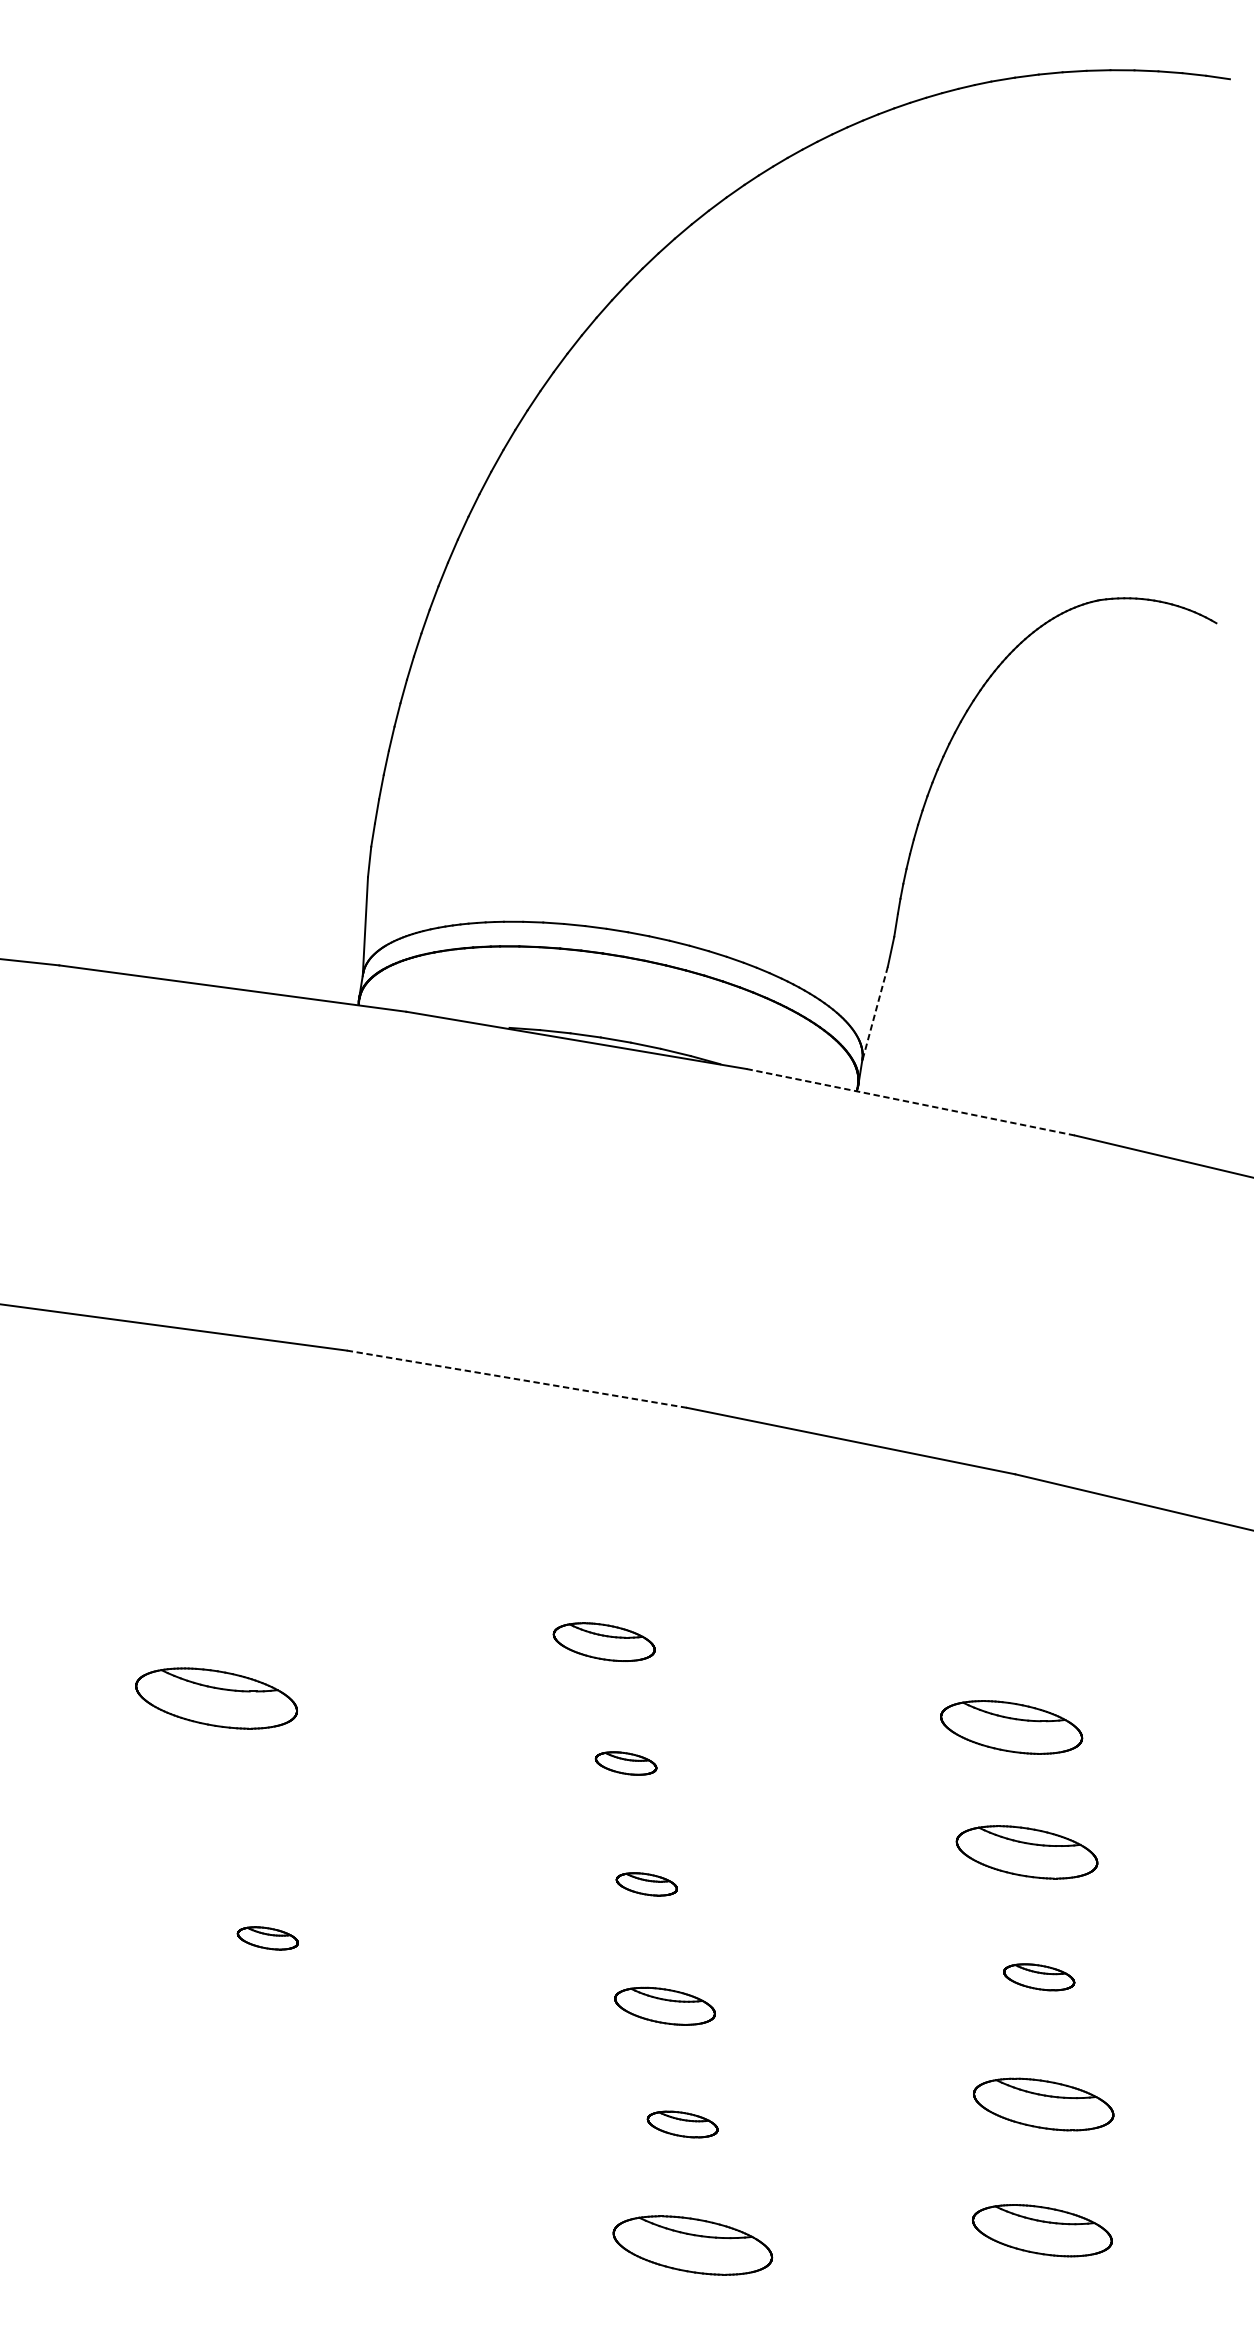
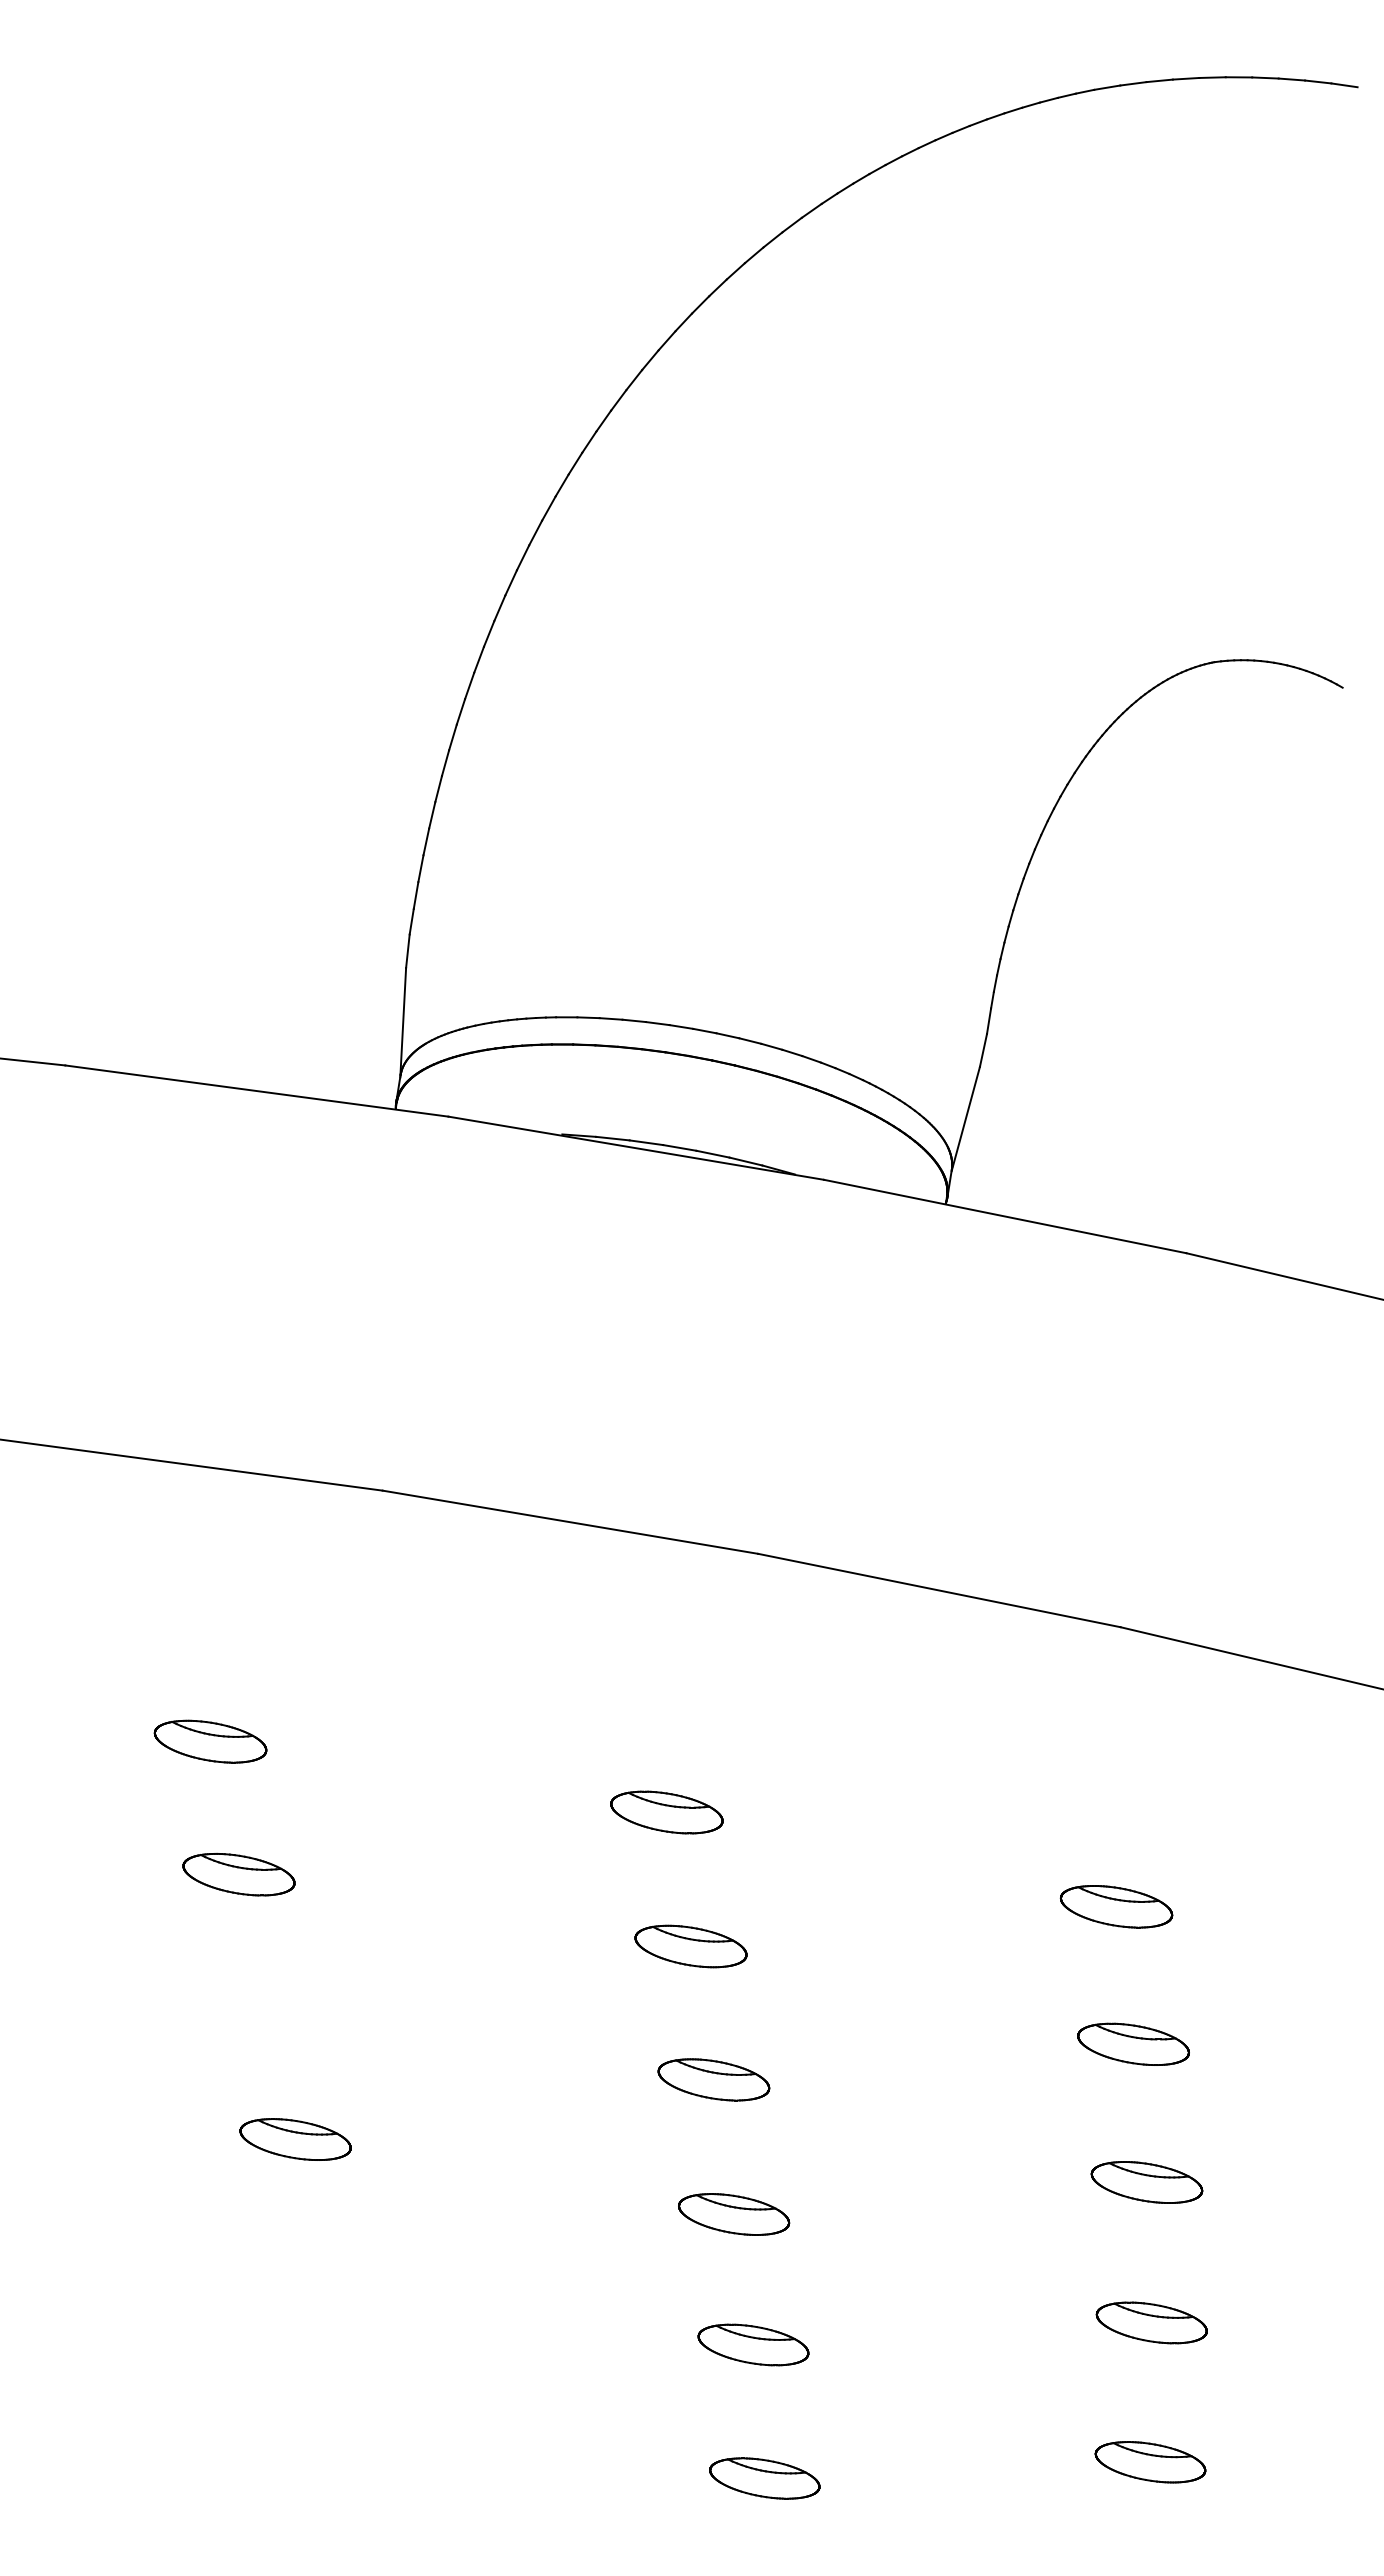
line: (874, 1014) -> (965, 1119), dashed -> solid
line: (910, 1102) -> (1005, 1216), dashed -> solid
line: (516, 1379) -> (570, 1522), dashed -> solid
part: (190, 1577) -> (210, 1741), added
part: (216, 1698) -> (238, 1874), size x0.62
part: (1011, 1727) -> (1116, 1906), size x0.71
part: (625, 1763) -> (690, 1946), size x1.67
part: (1026, 1851) -> (1133, 2043), size x0.71
part: (646, 1884) -> (713, 2079), size x1.67
part: (267, 1938) -> (295, 2139), size x1.67
part: (1038, 1977) -> (1146, 2182), size x1.43
part: (1043, 2104) -> (1151, 2322), size x0.71
part: (682, 2124) -> (753, 2344), size x1.43
part: (1042, 2230) -> (1150, 2462), size x0.71
part: (692, 2245) -> (764, 2478), size x0.62

